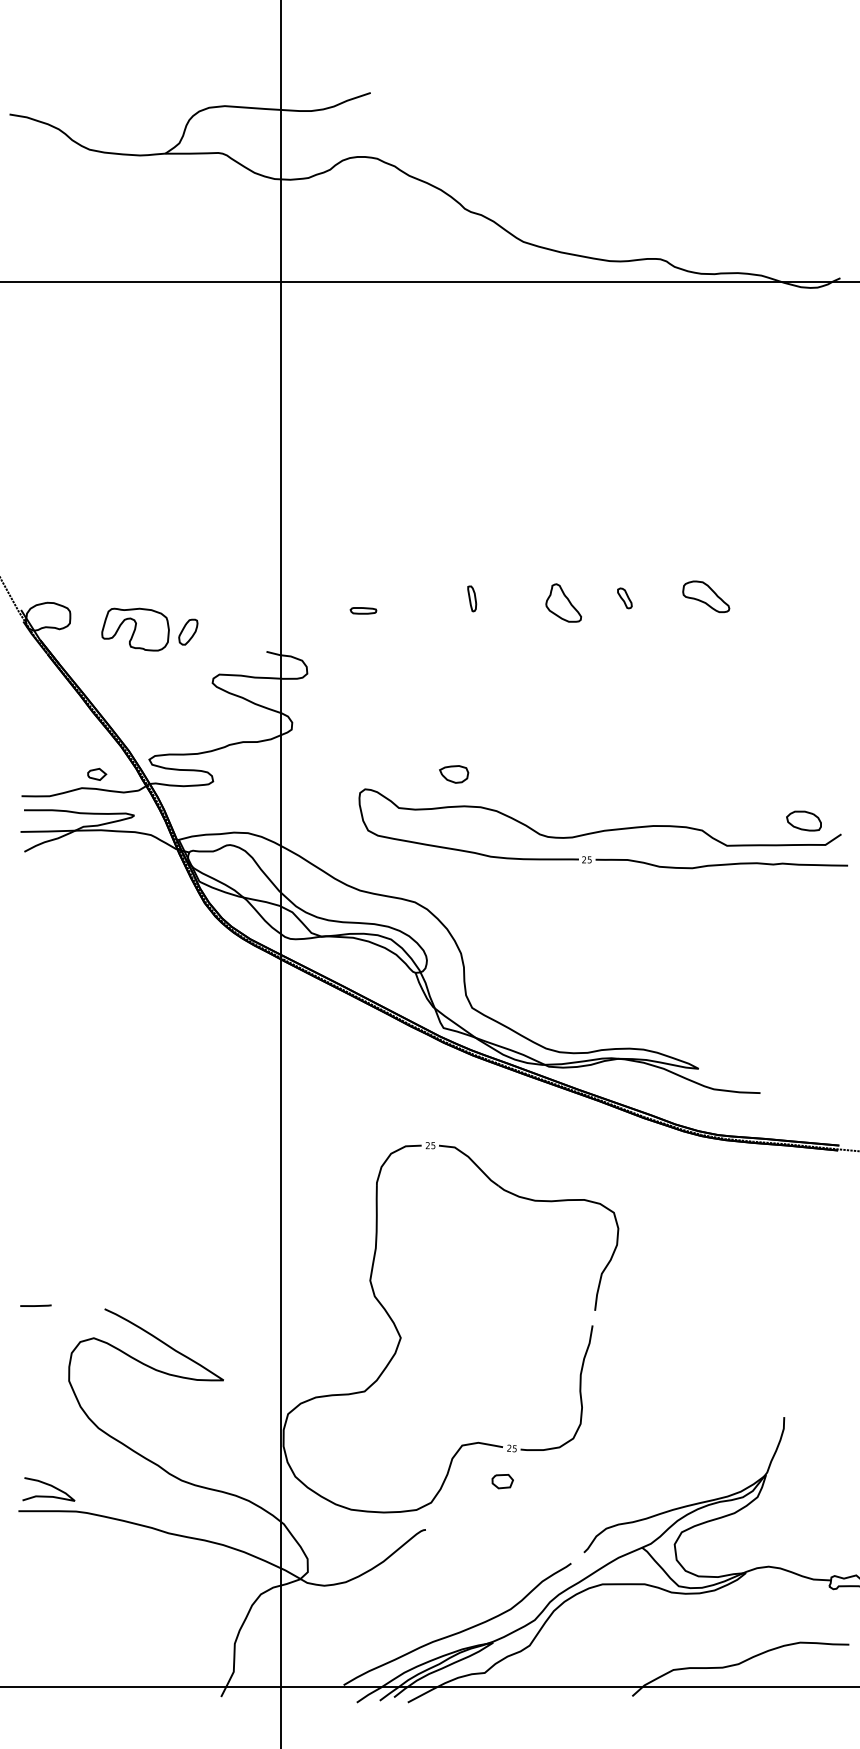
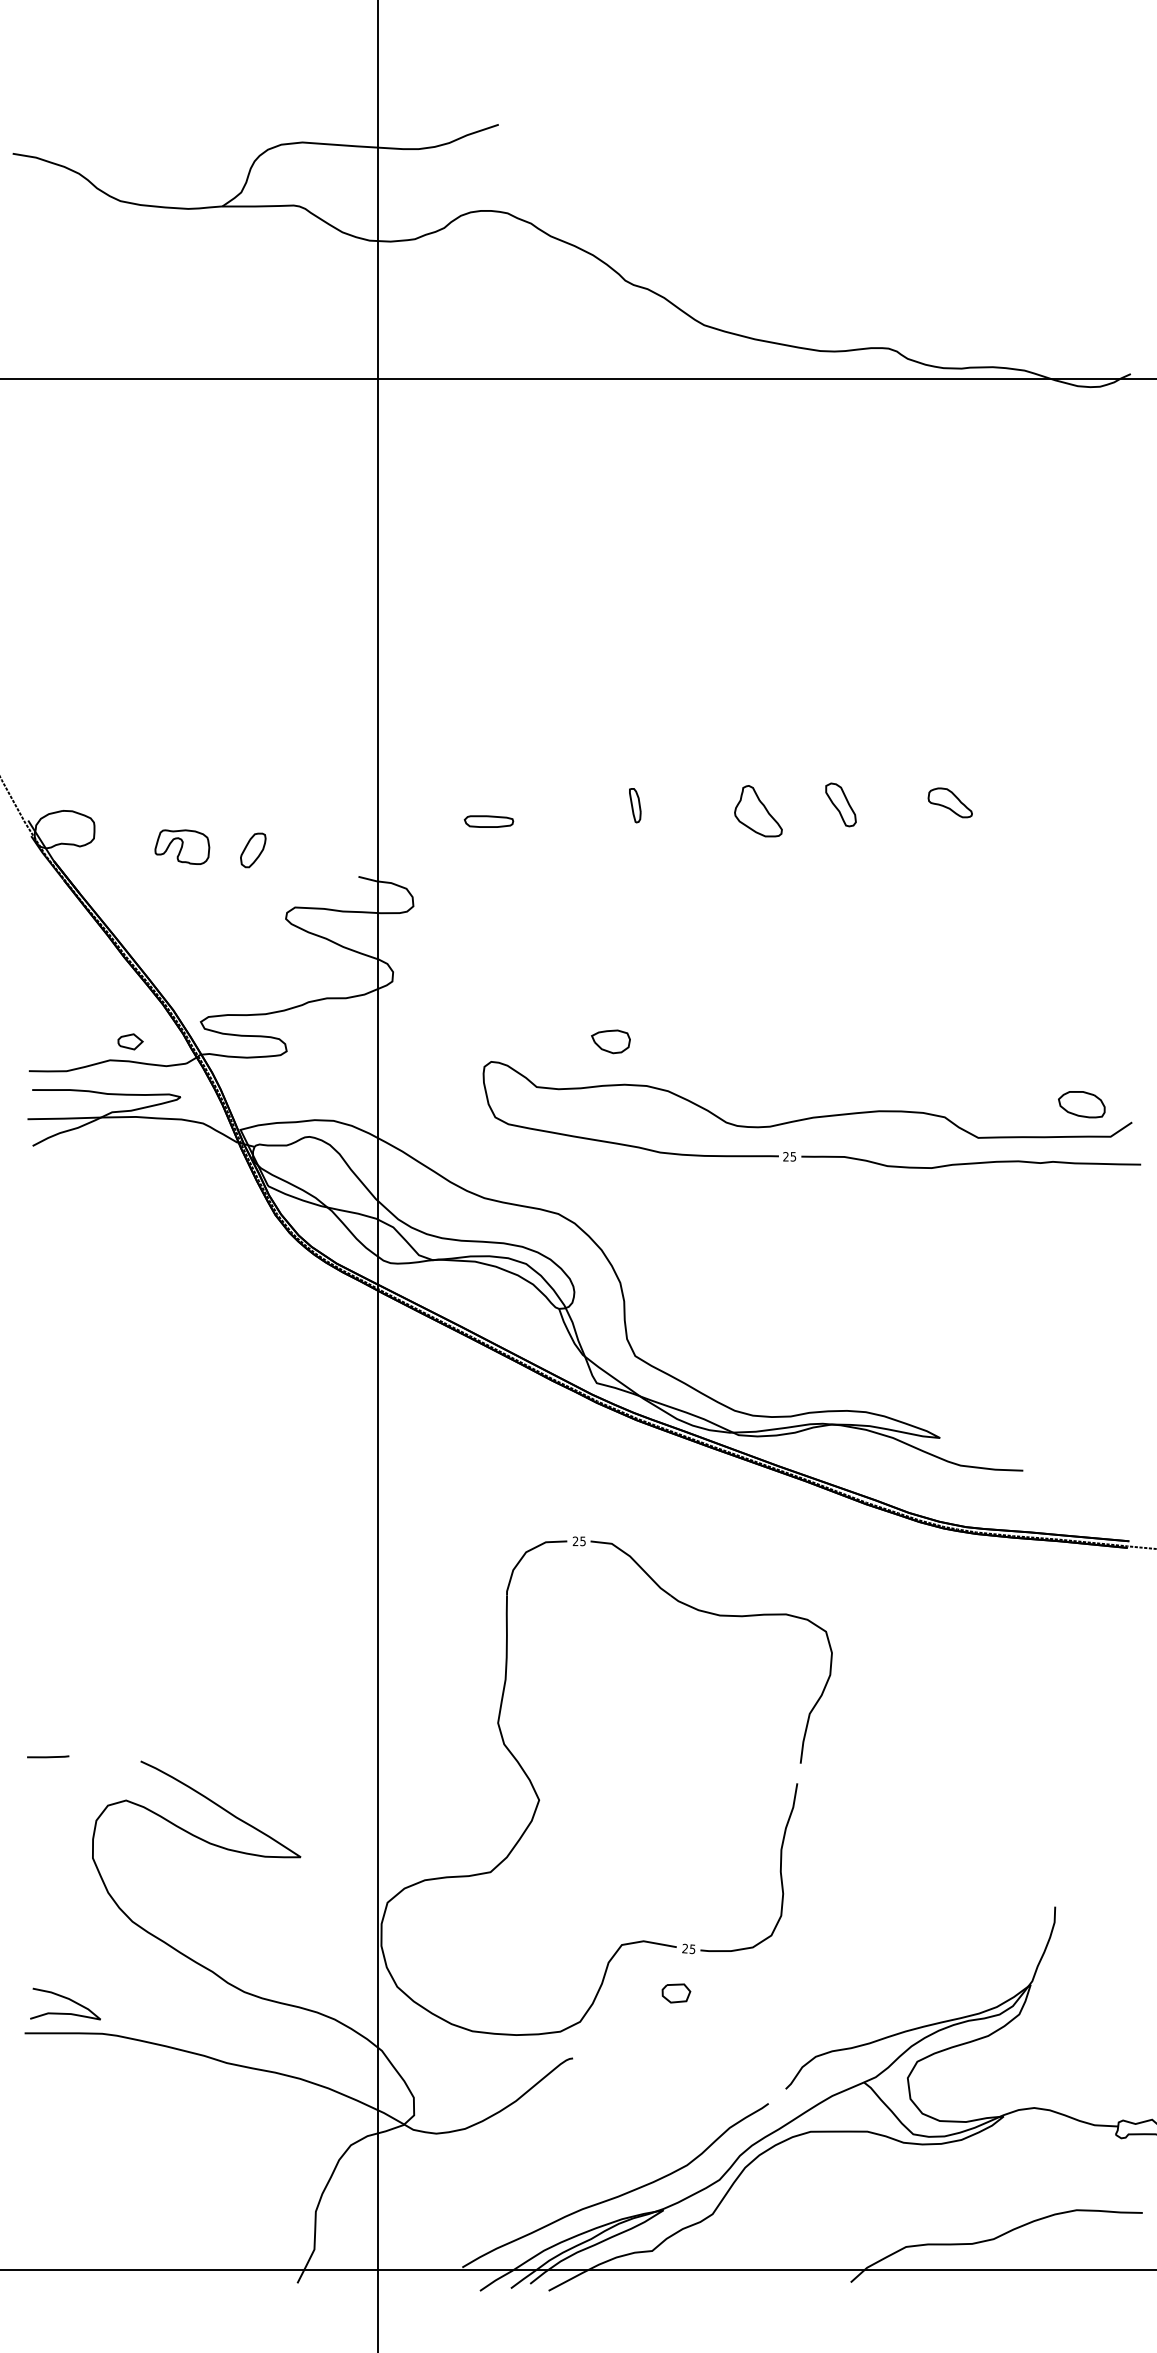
part: (706, 596) -> (950, 802), size x0.7
part: (624, 598) -> (840, 804), size x1.6
part: (363, 610) -> (488, 821), size x1.4
part: (135, 630) -> (182, 847), size x0.6

